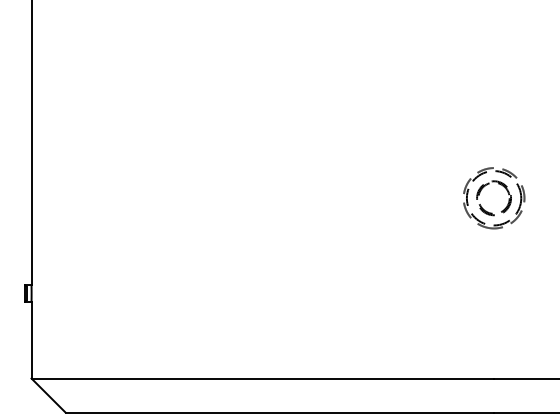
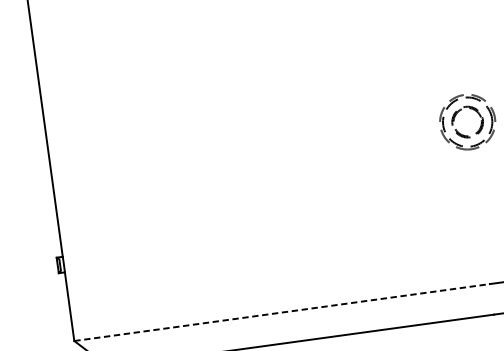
line: (263, 378) -> (282, 312), solid -> dashed

